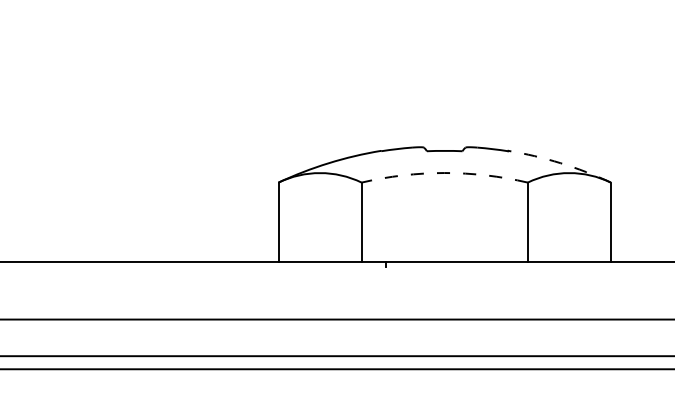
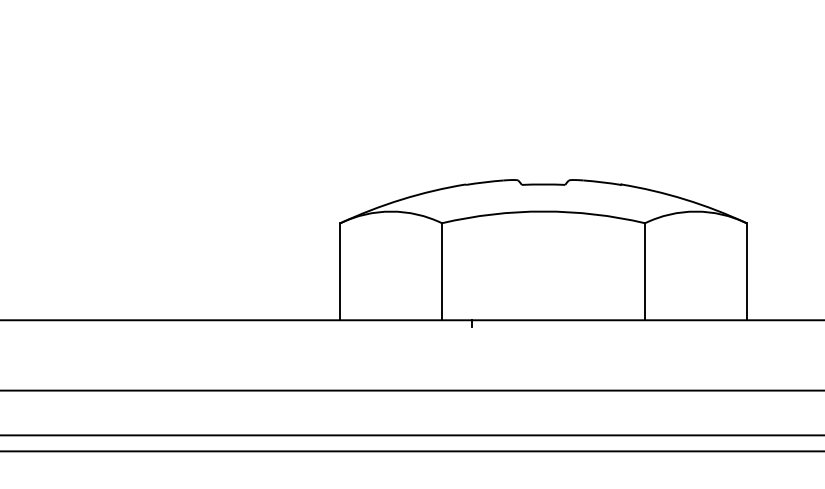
arc: (560, 163) -> (685, 199), dashed -> solid
arc: (444, 173) -> (543, 212), dashed -> solid

